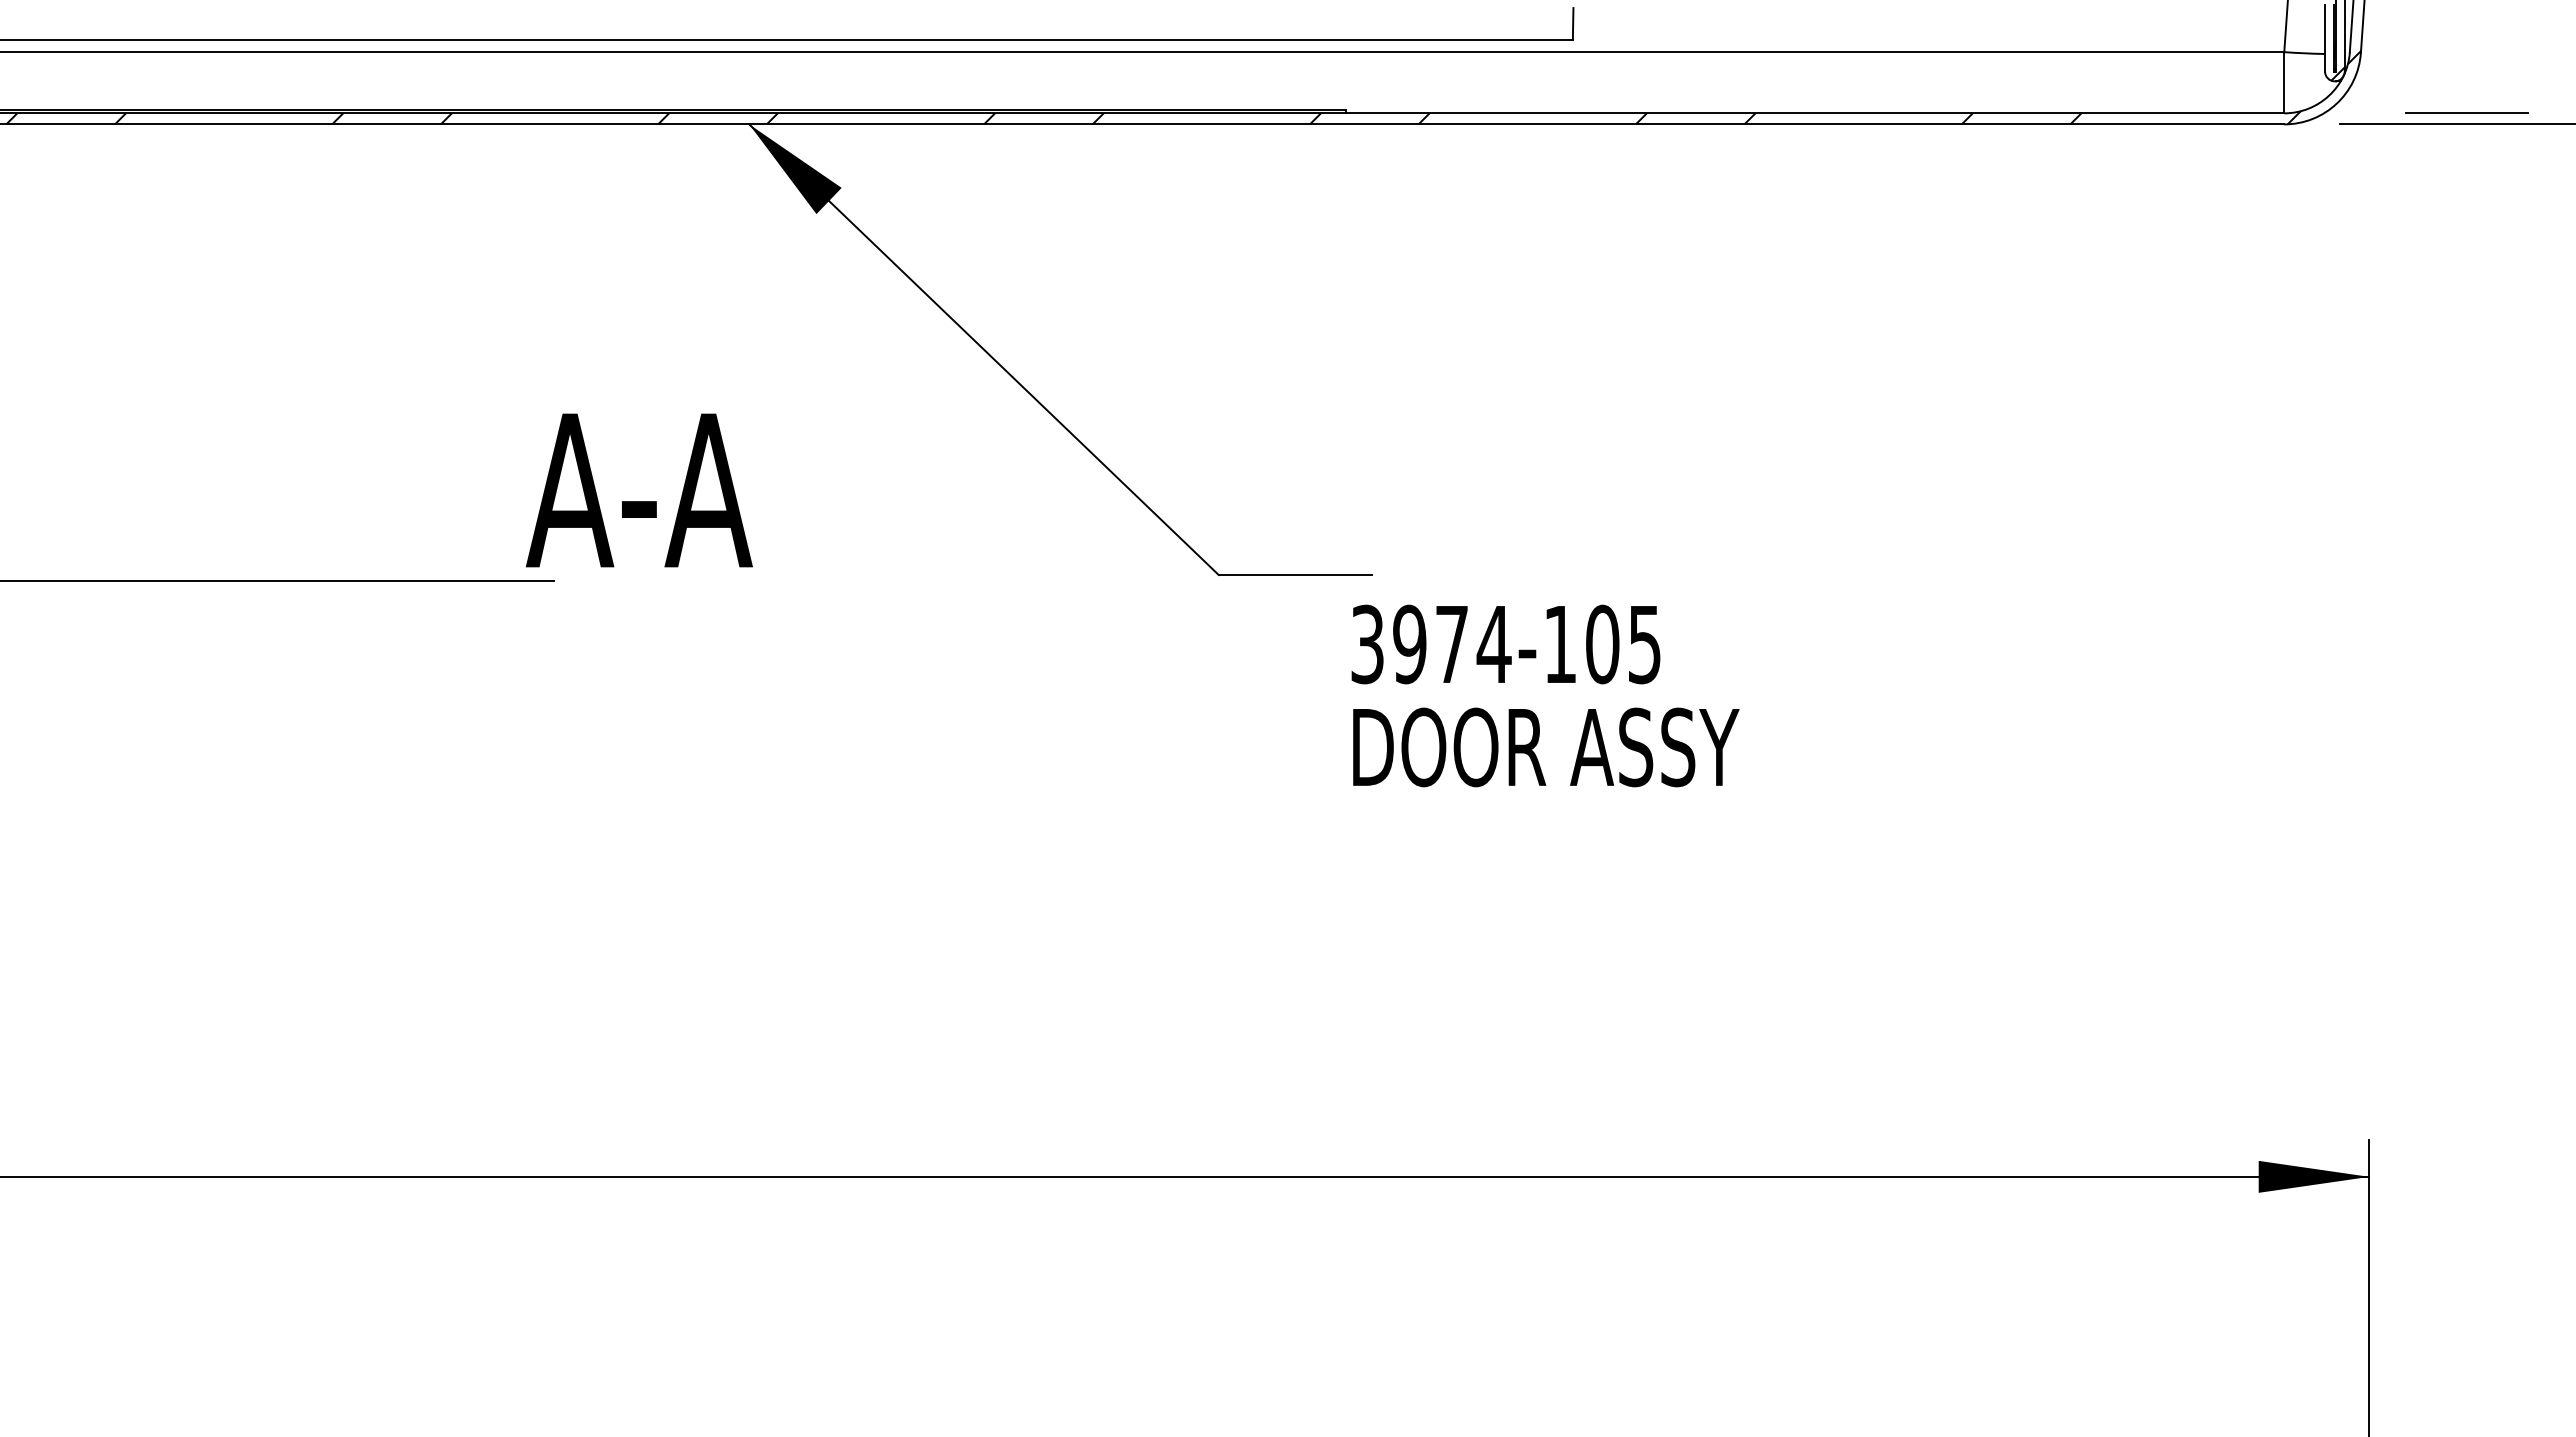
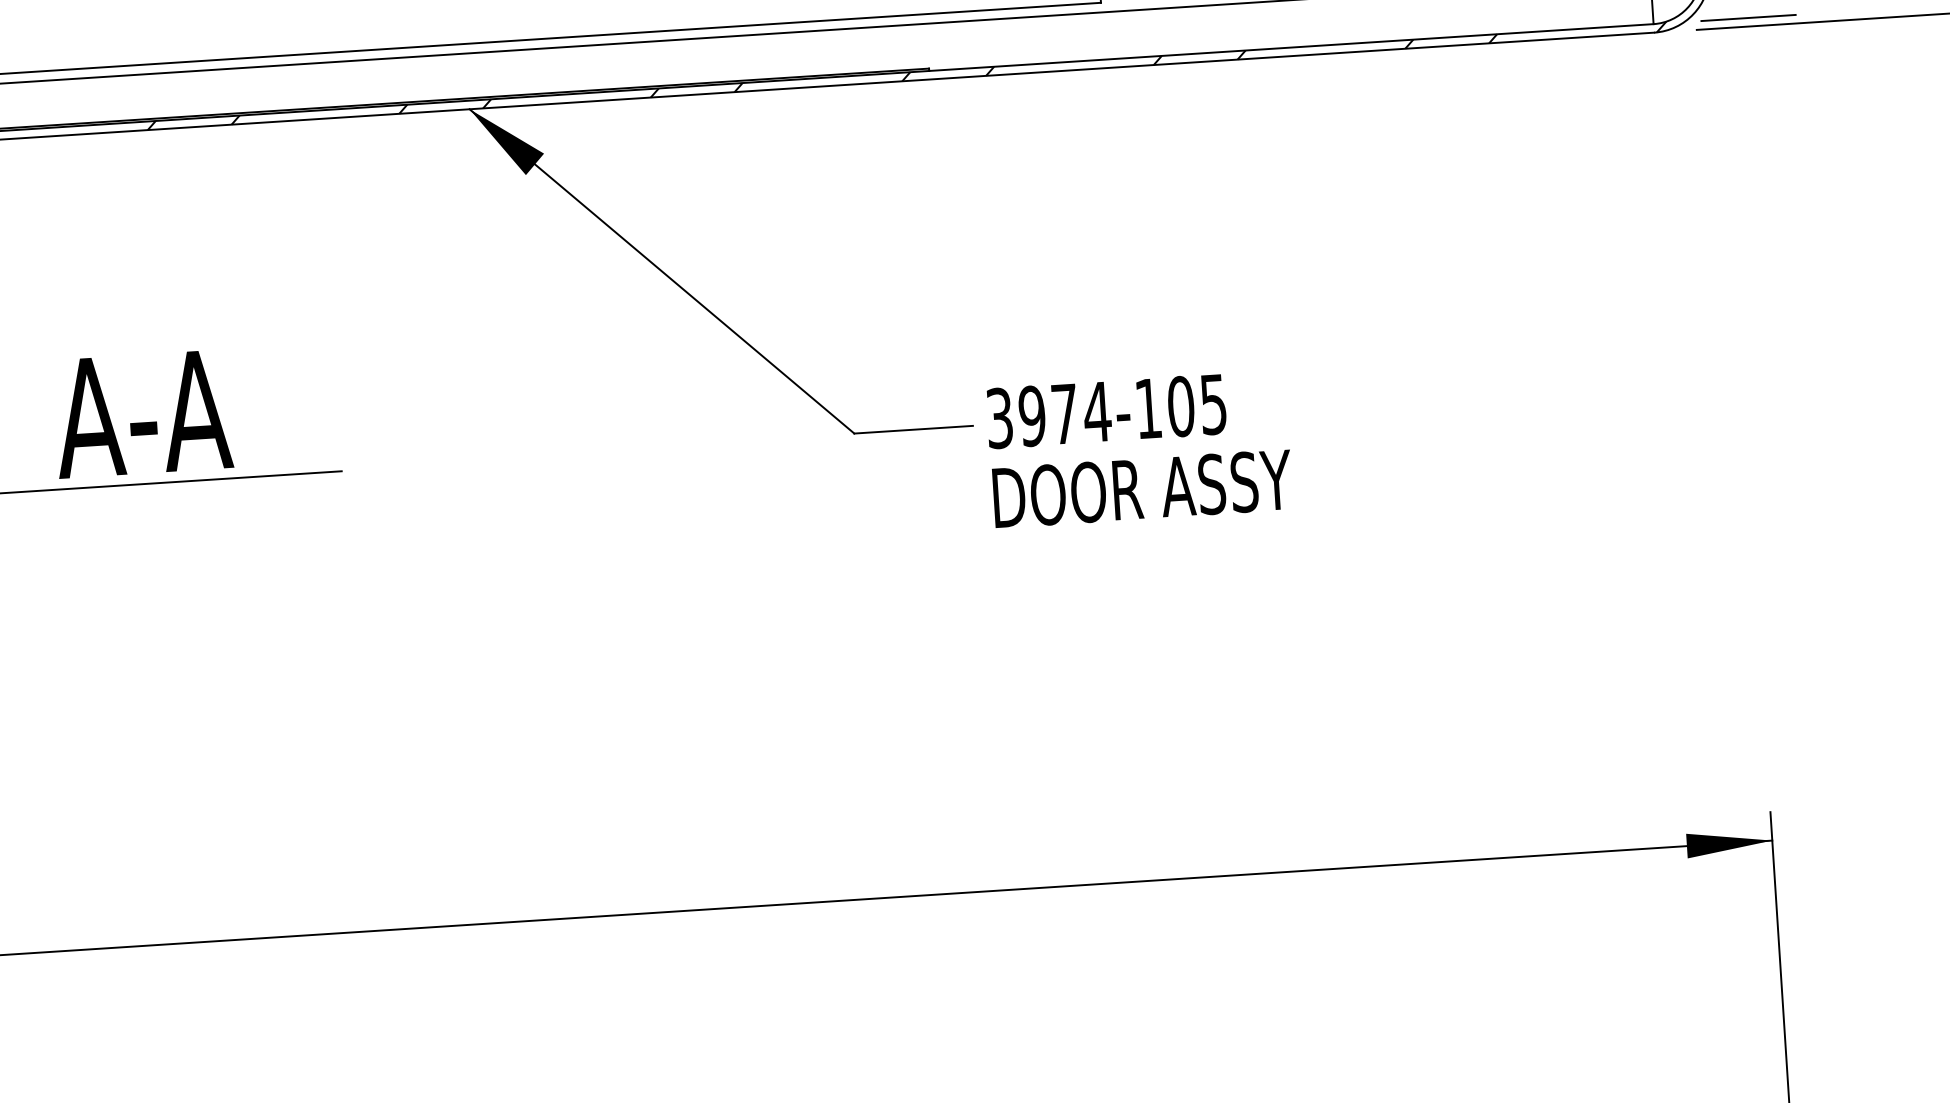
line: (2466, 112) -> (1747, 17), moved
text: (639, 490) -> (143, 414), moved
text: (1545, 695) -> (1139, 448), moved

